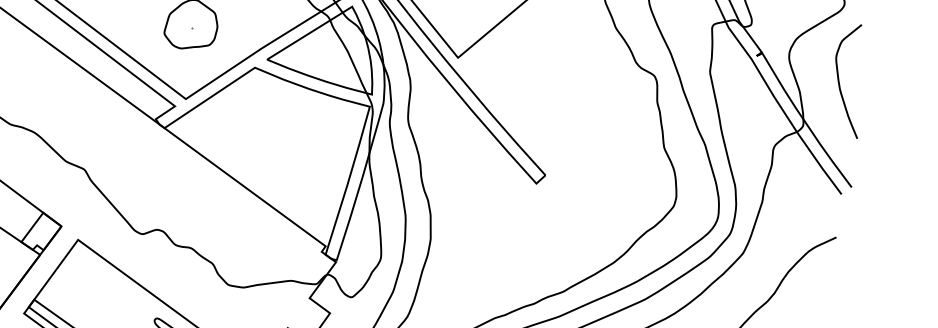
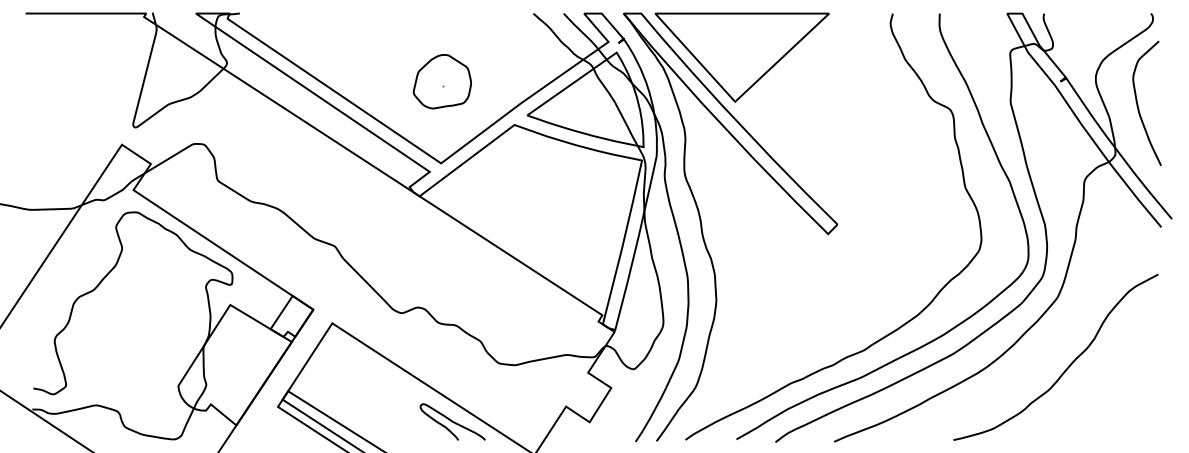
curve: (839, 81) -> (1138, 104), moved

